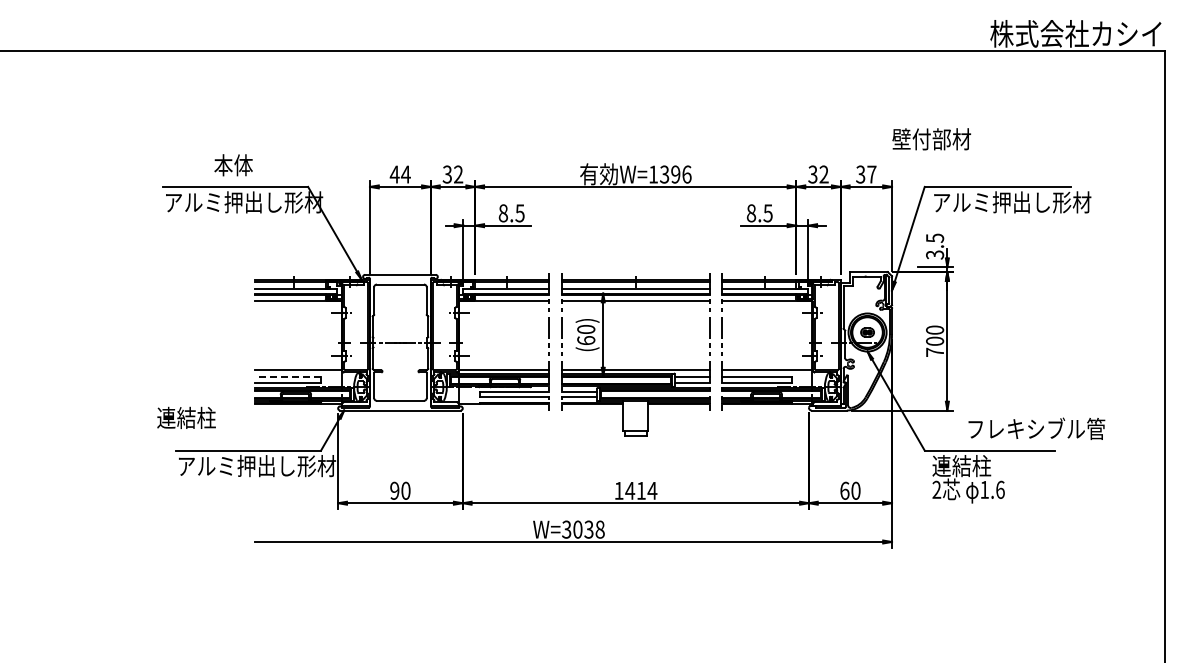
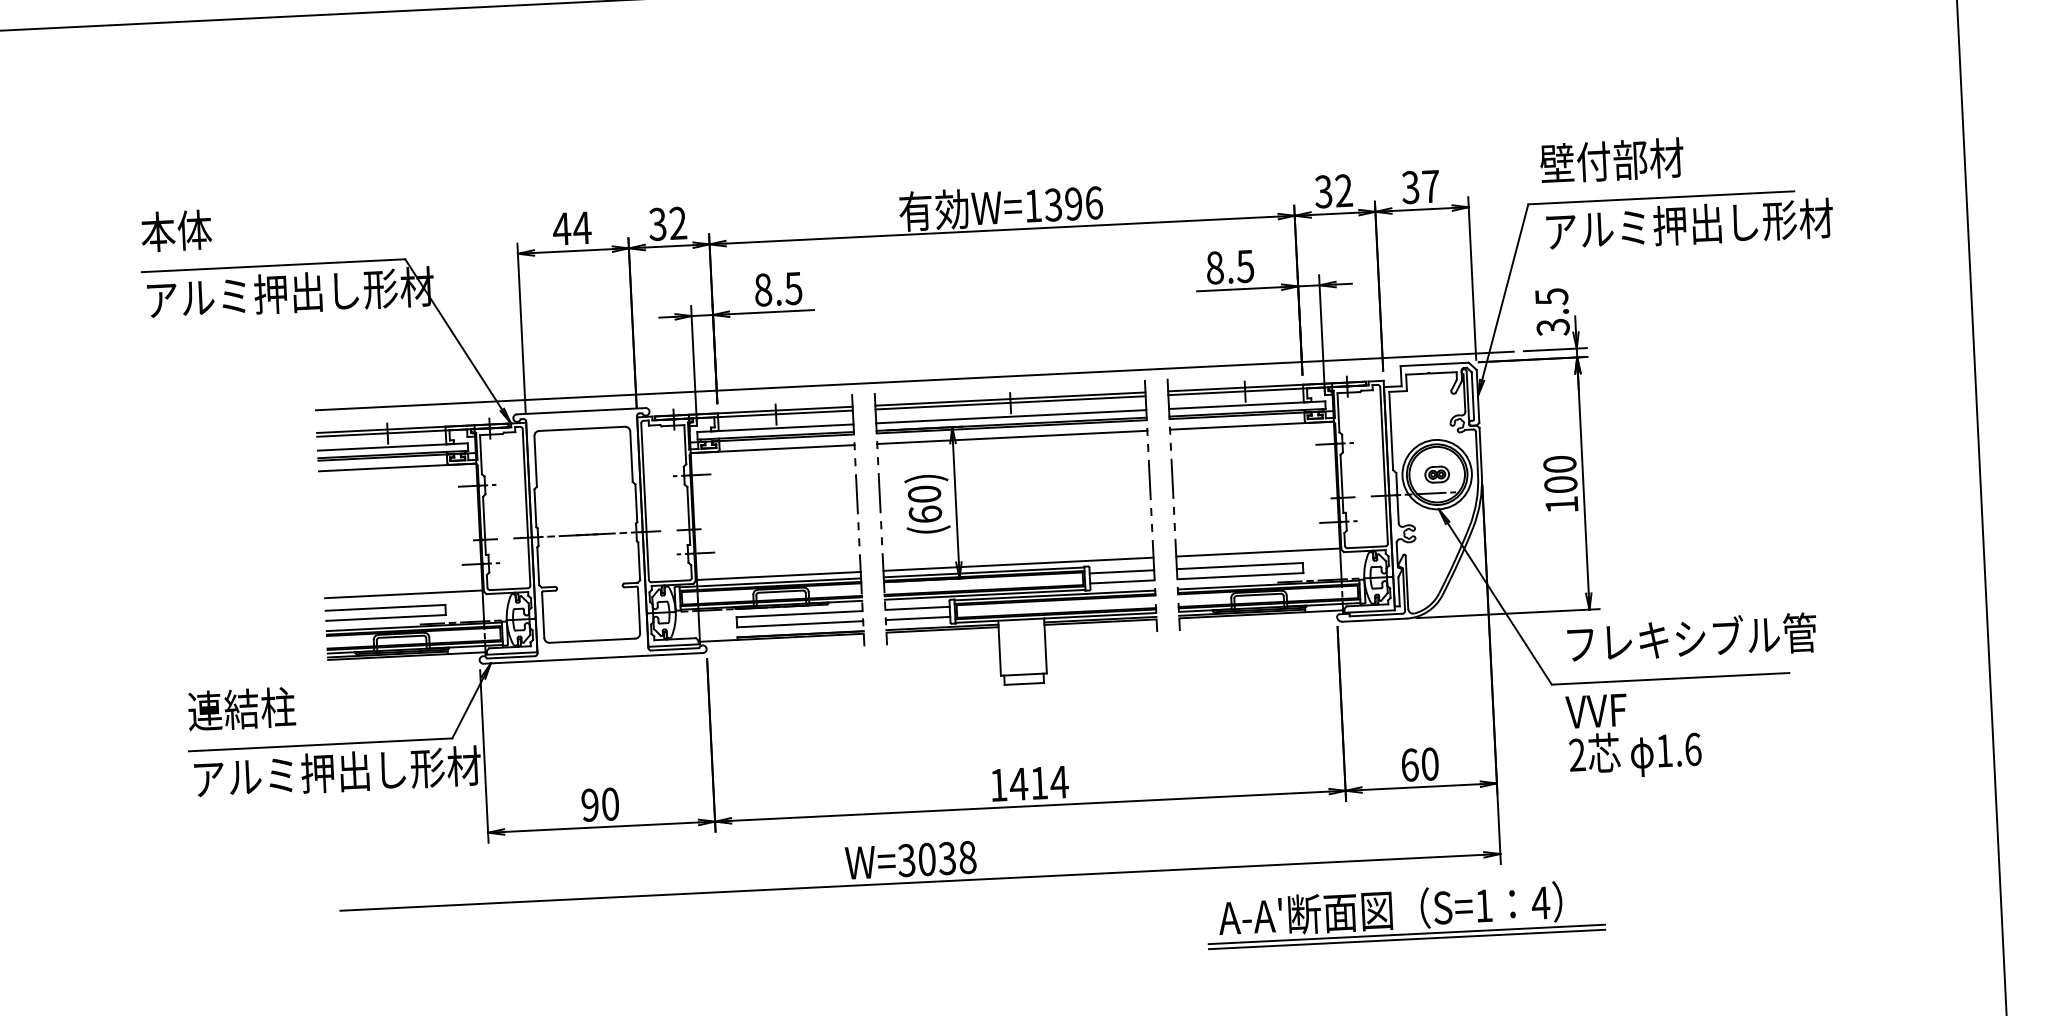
text: (931, 139) -> (1611, 161), moved
text: (233, 165) -> (176, 231), moved
line: (583, 267) -> (913, 381), added
text: (934, 351) -> (1560, 503), 700 -> 100
line: (288, 377) -> (386, 608), dashed -> solid
text: (186, 417) -> (241, 708), moved
text: (1036, 428) -> (1691, 637), moved
text: (961, 466) -> (1620, 710), 連結柱 -> VVF
part: (831, 572) -> (1392, 914), added

